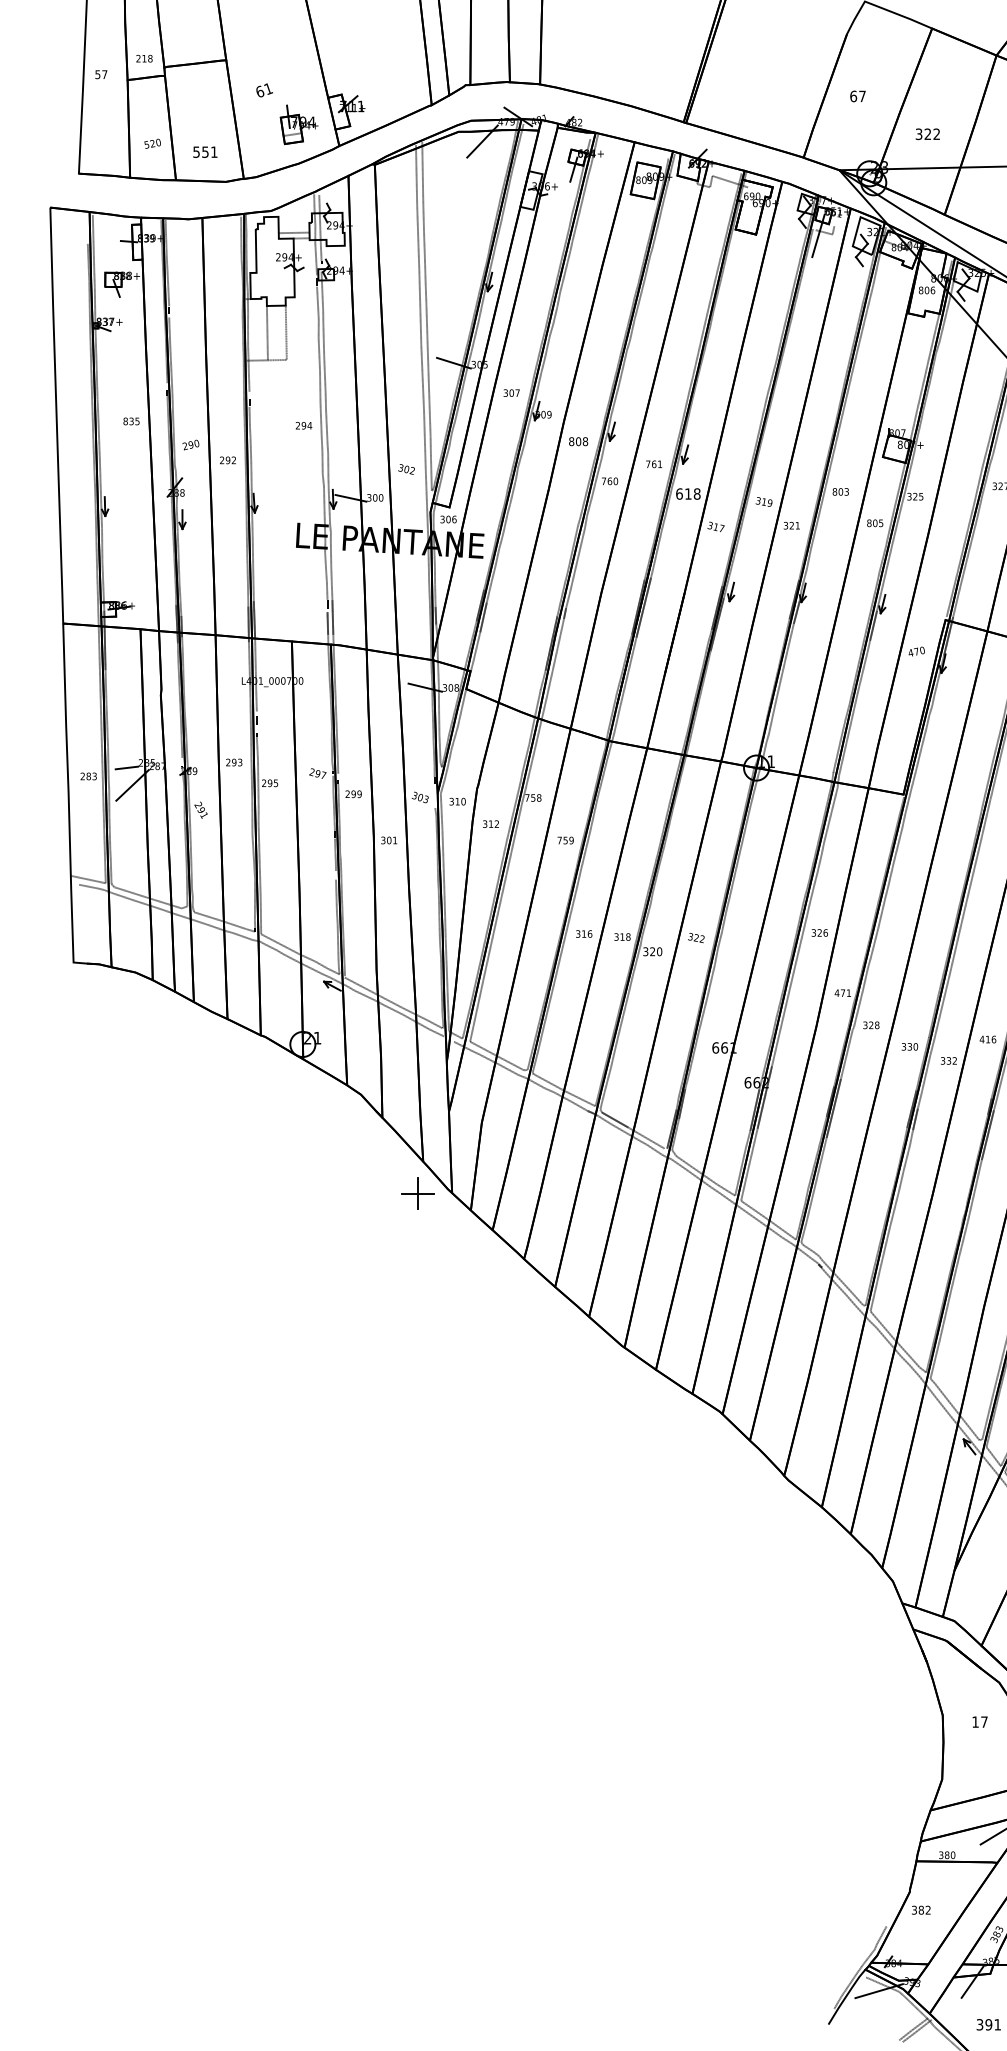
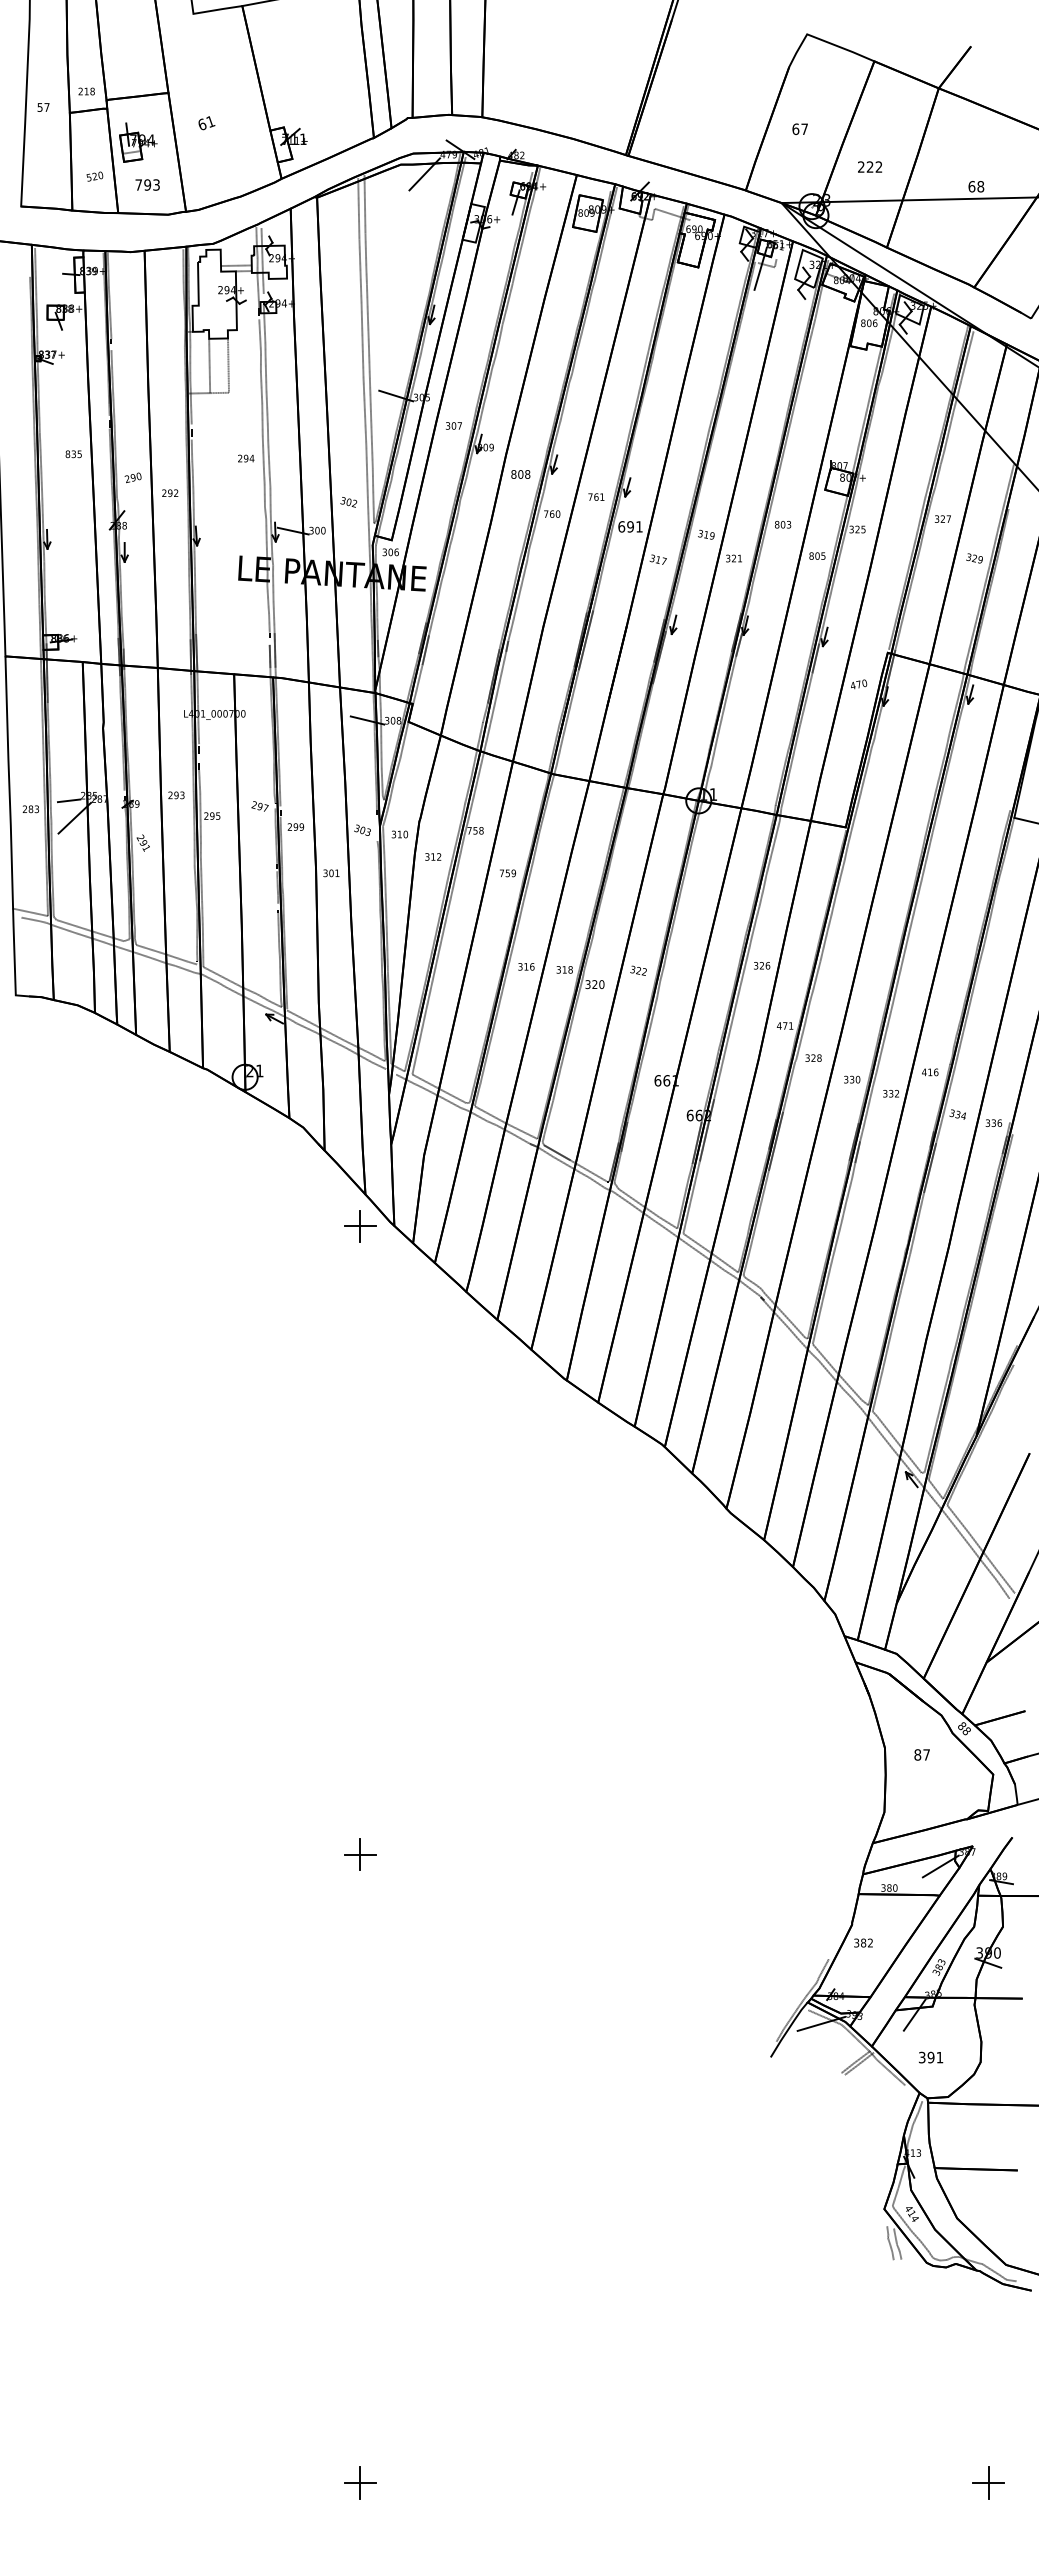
part: (299, 124) -> (138, 142), moved
text: (919, 134) -> (861, 167), 322 -> 222
text: (205, 151) -> (147, 184), 551 -> 793
text: (692, 493) -> (634, 526), 618 -> 691
text: (975, 1721) -> (917, 1754), 17 -> 87
part: (418, 1821) -> (360, 1854), added

